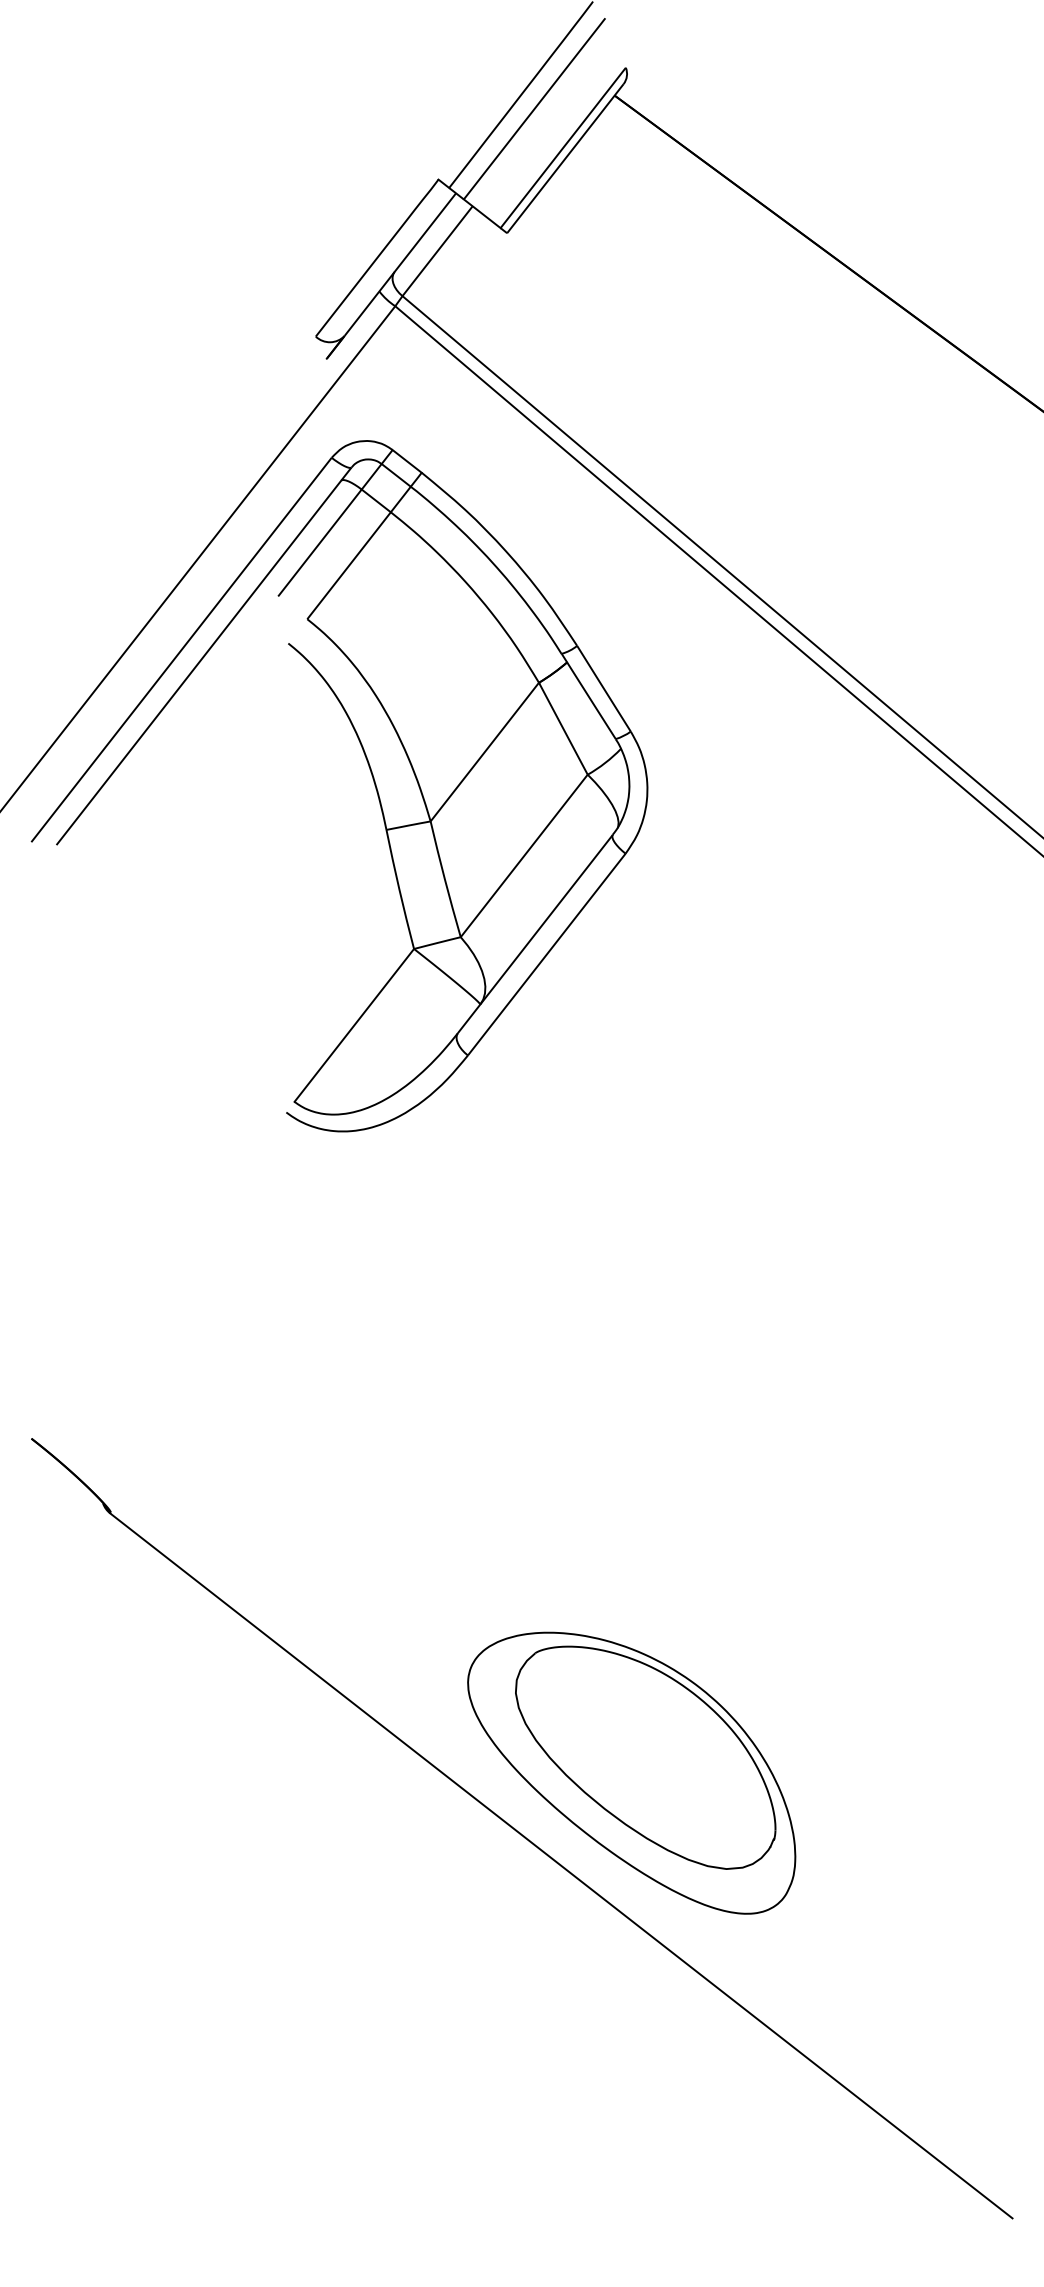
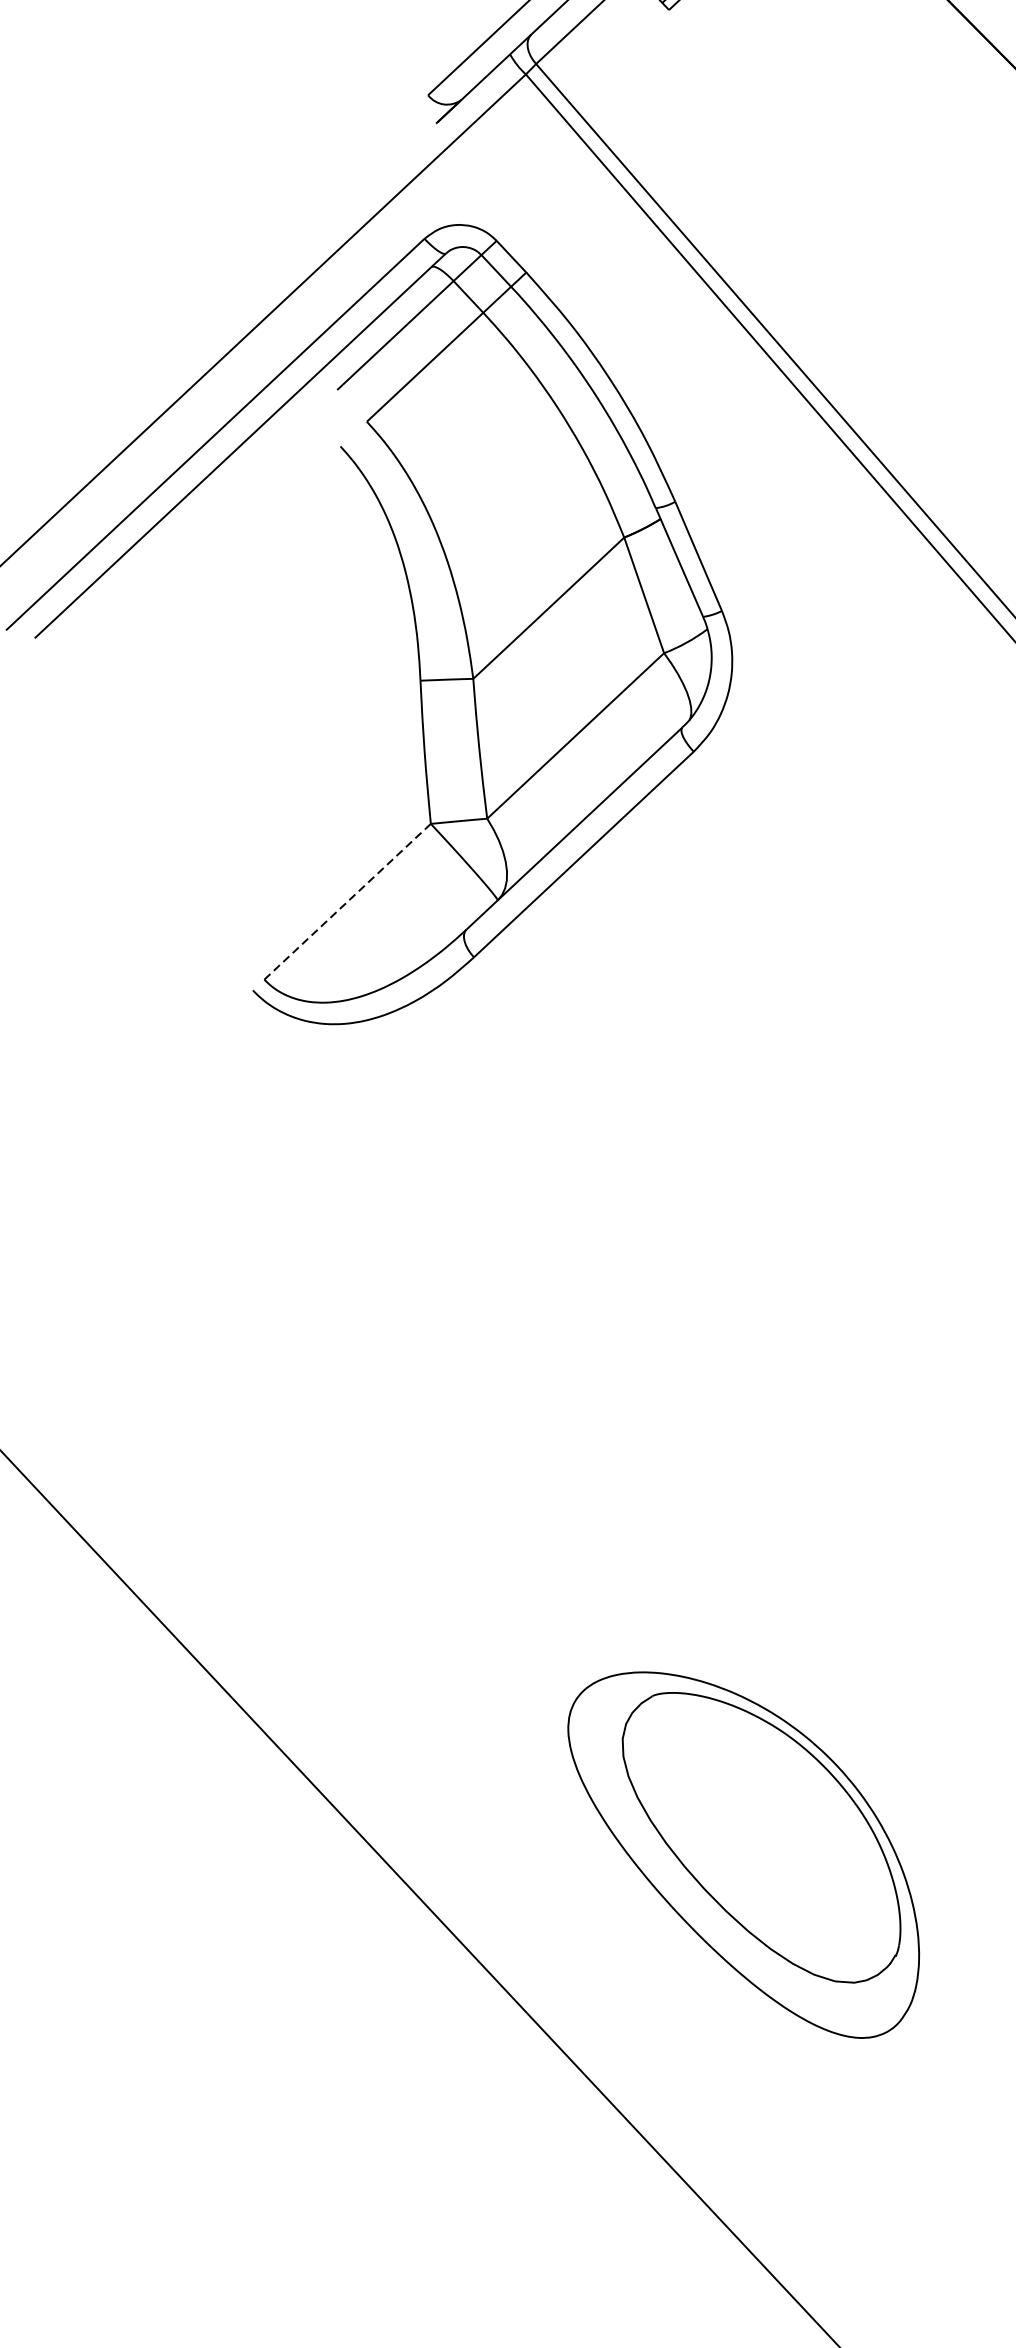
line: (354, 1025) -> (347, 901), solid -> dashed
part: (631, 1772) -> (742, 1852), moved

